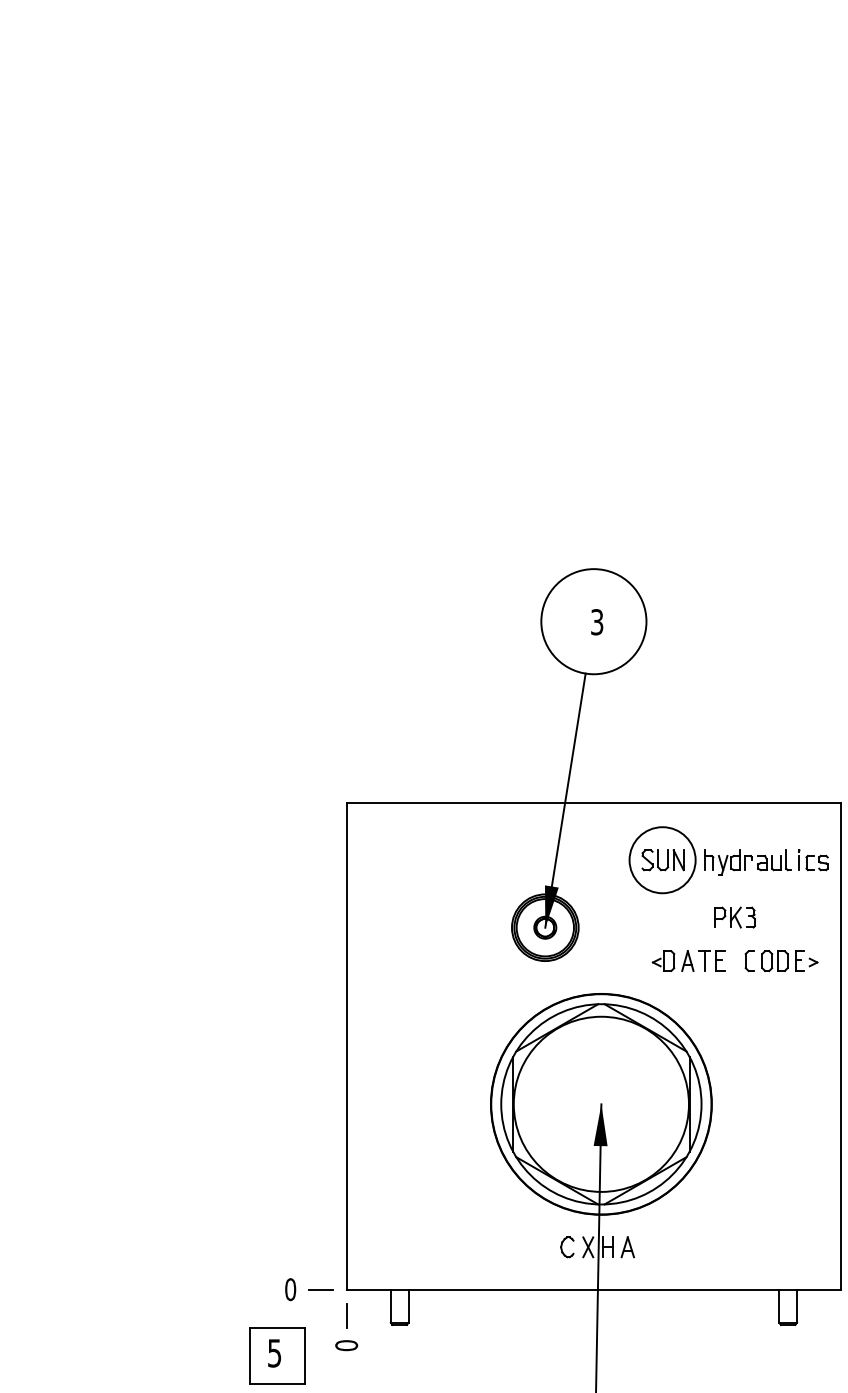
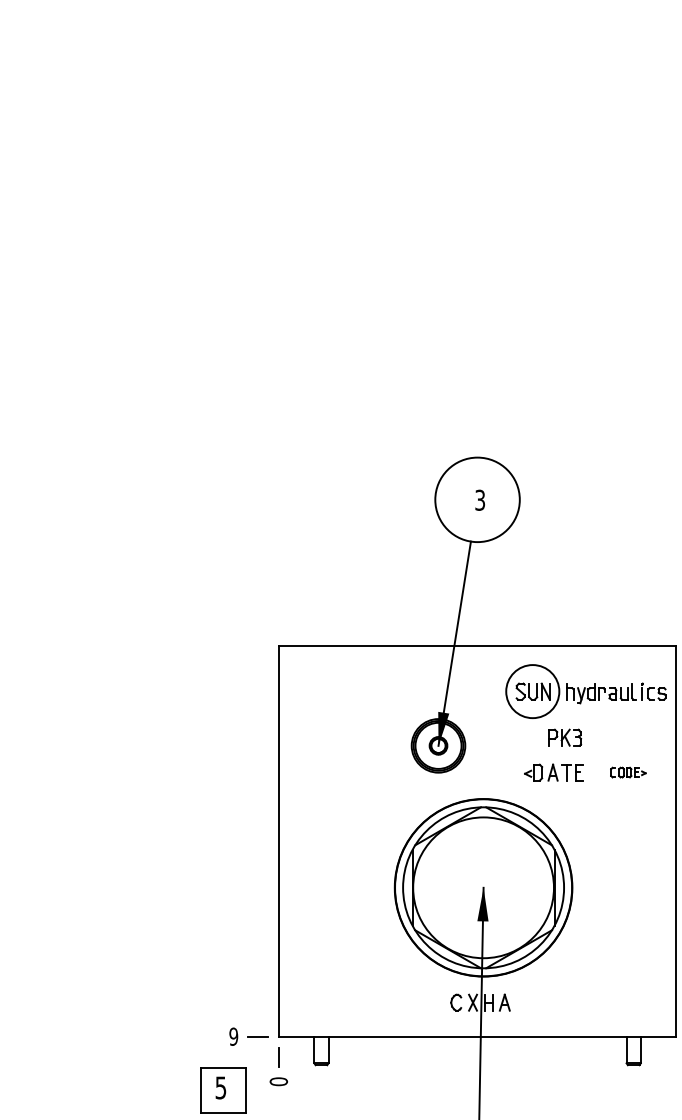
part: (735, 917) -> (565, 737), moved
part: (781, 960) -> (628, 772), size x0.6
text: (290, 1289) -> (233, 1036), 0 -> 9

